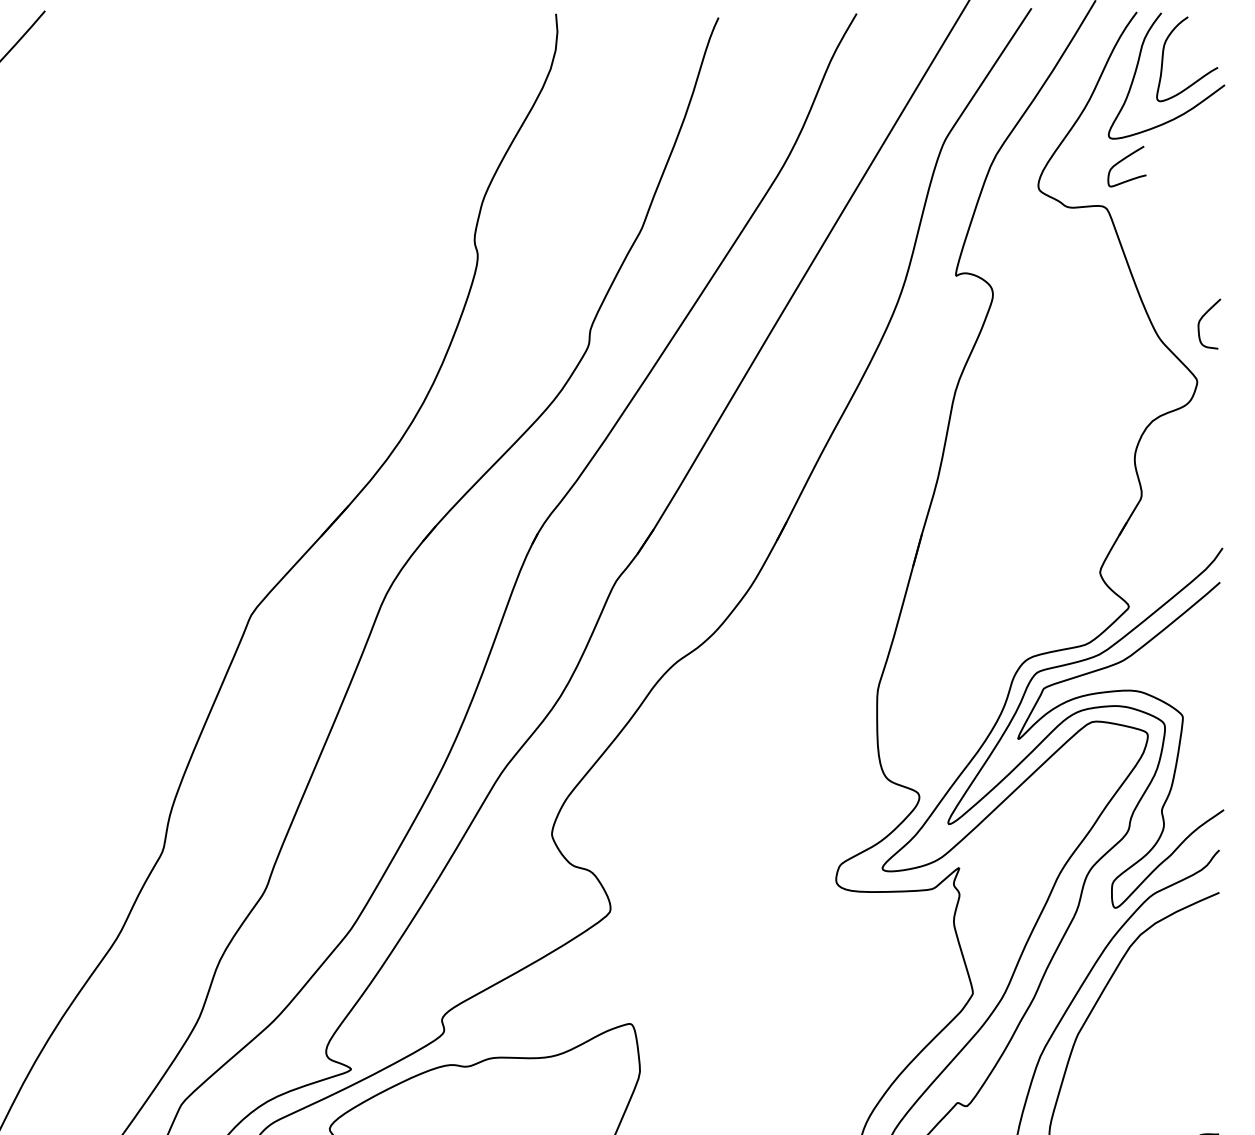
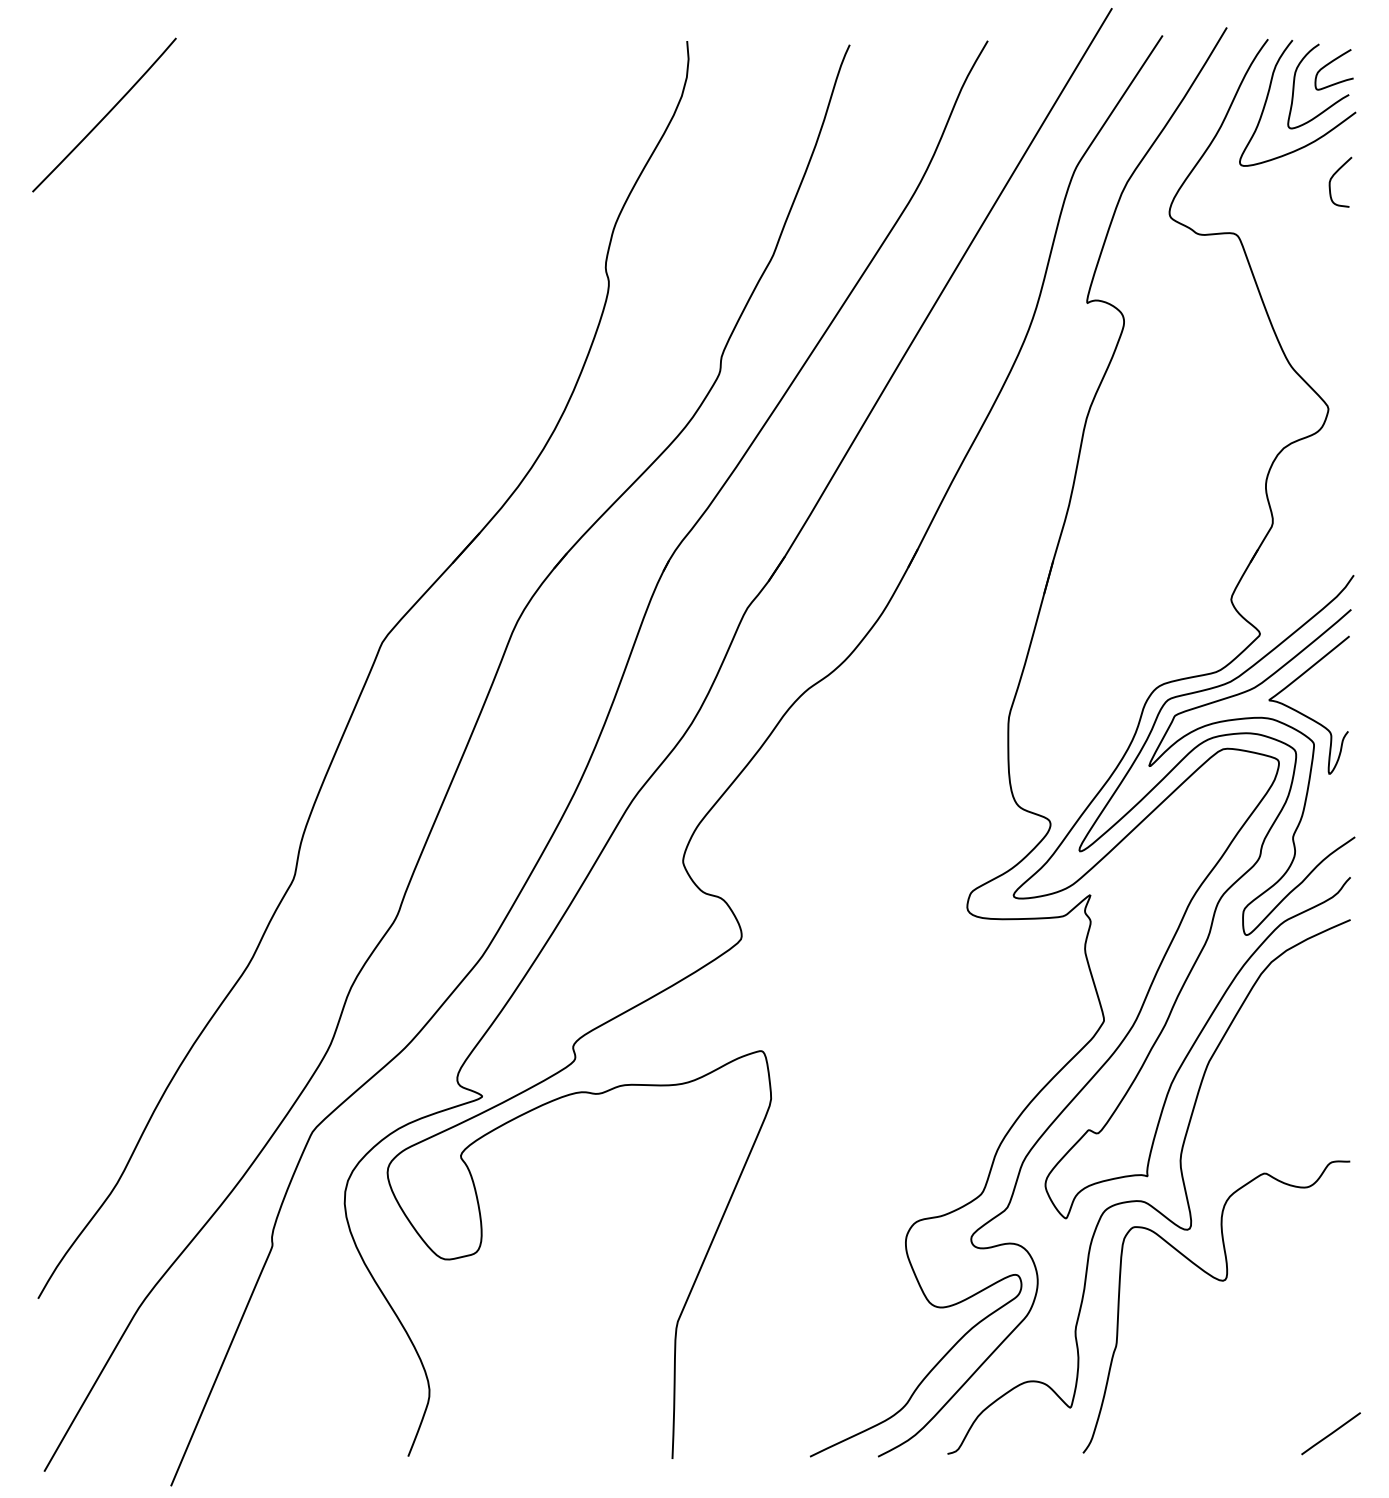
curve: (1122, 161) -> (1329, 64), moved
curve: (1202, 319) -> (1333, 177), moved
curve: (1172, 686) -> (1303, 713), added

